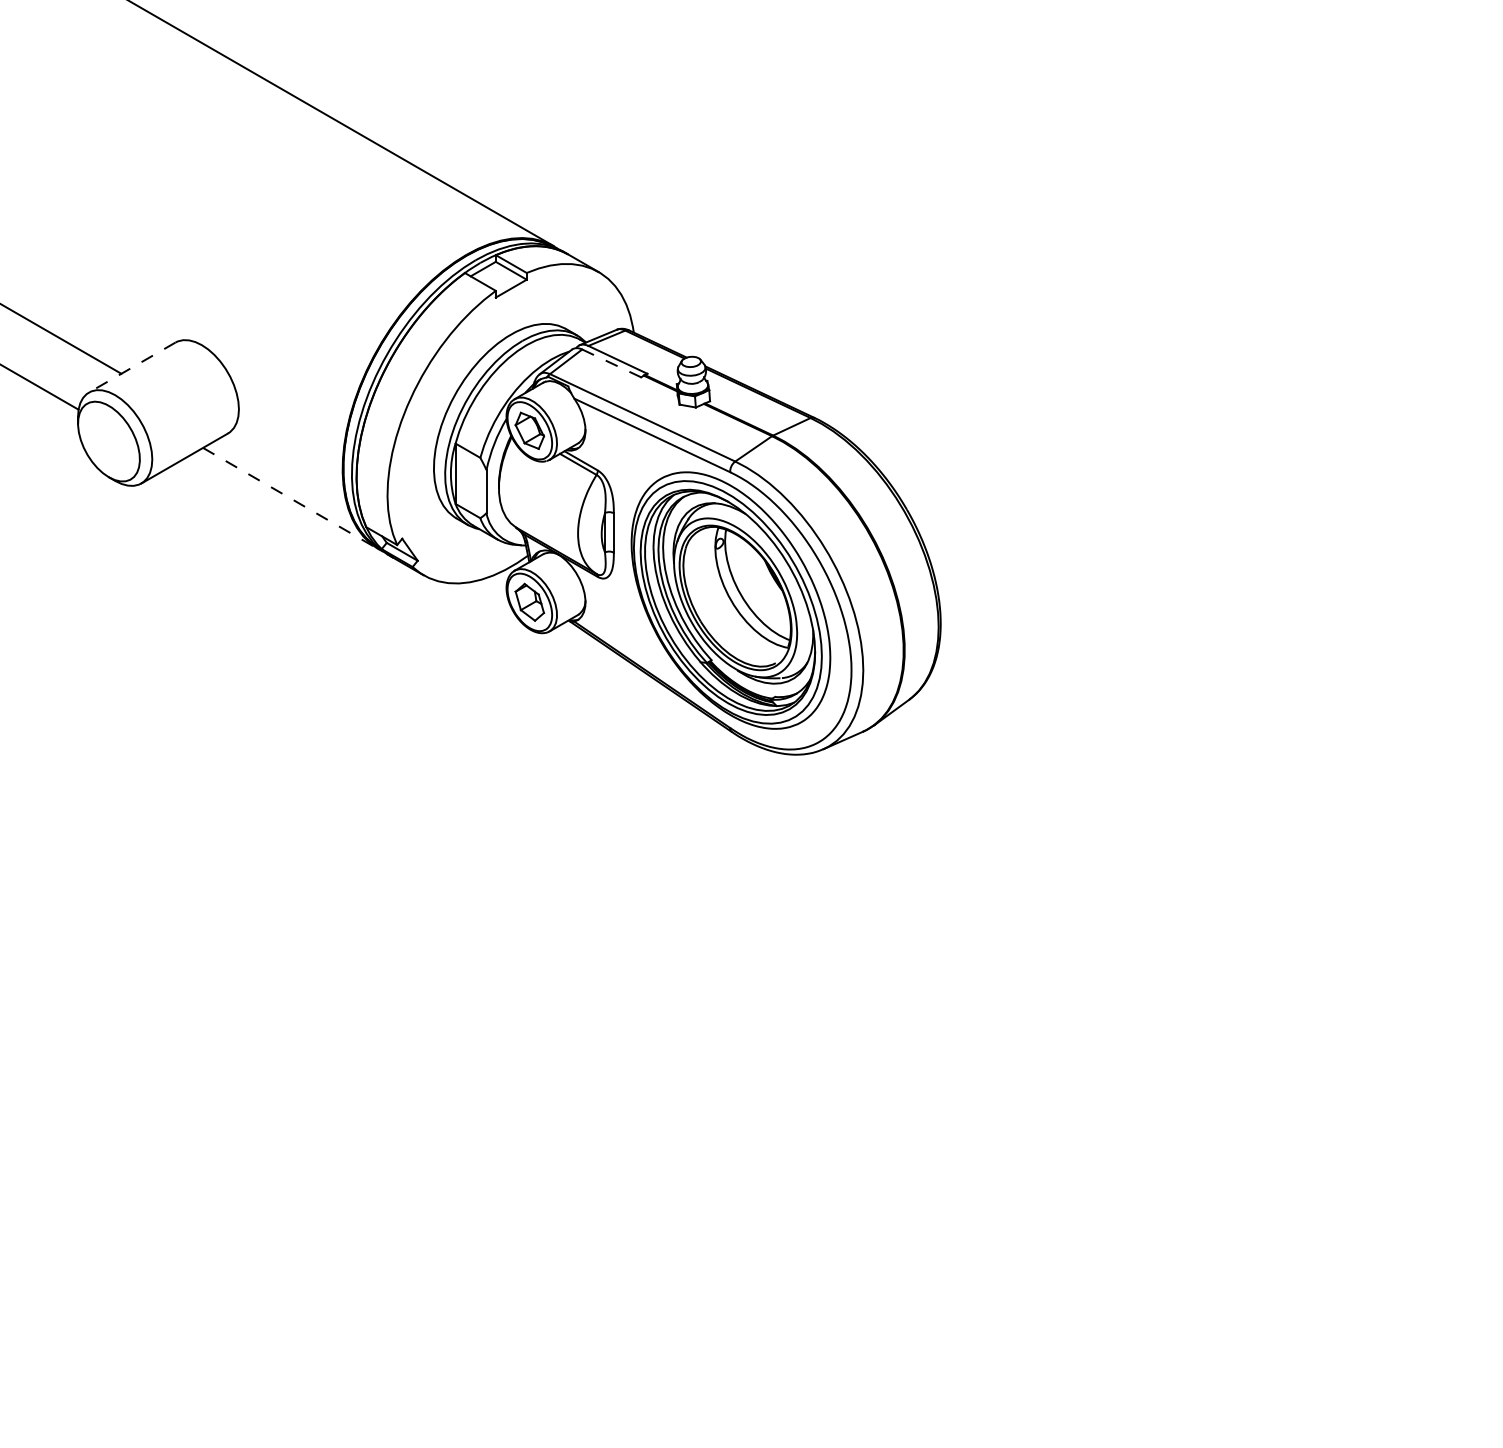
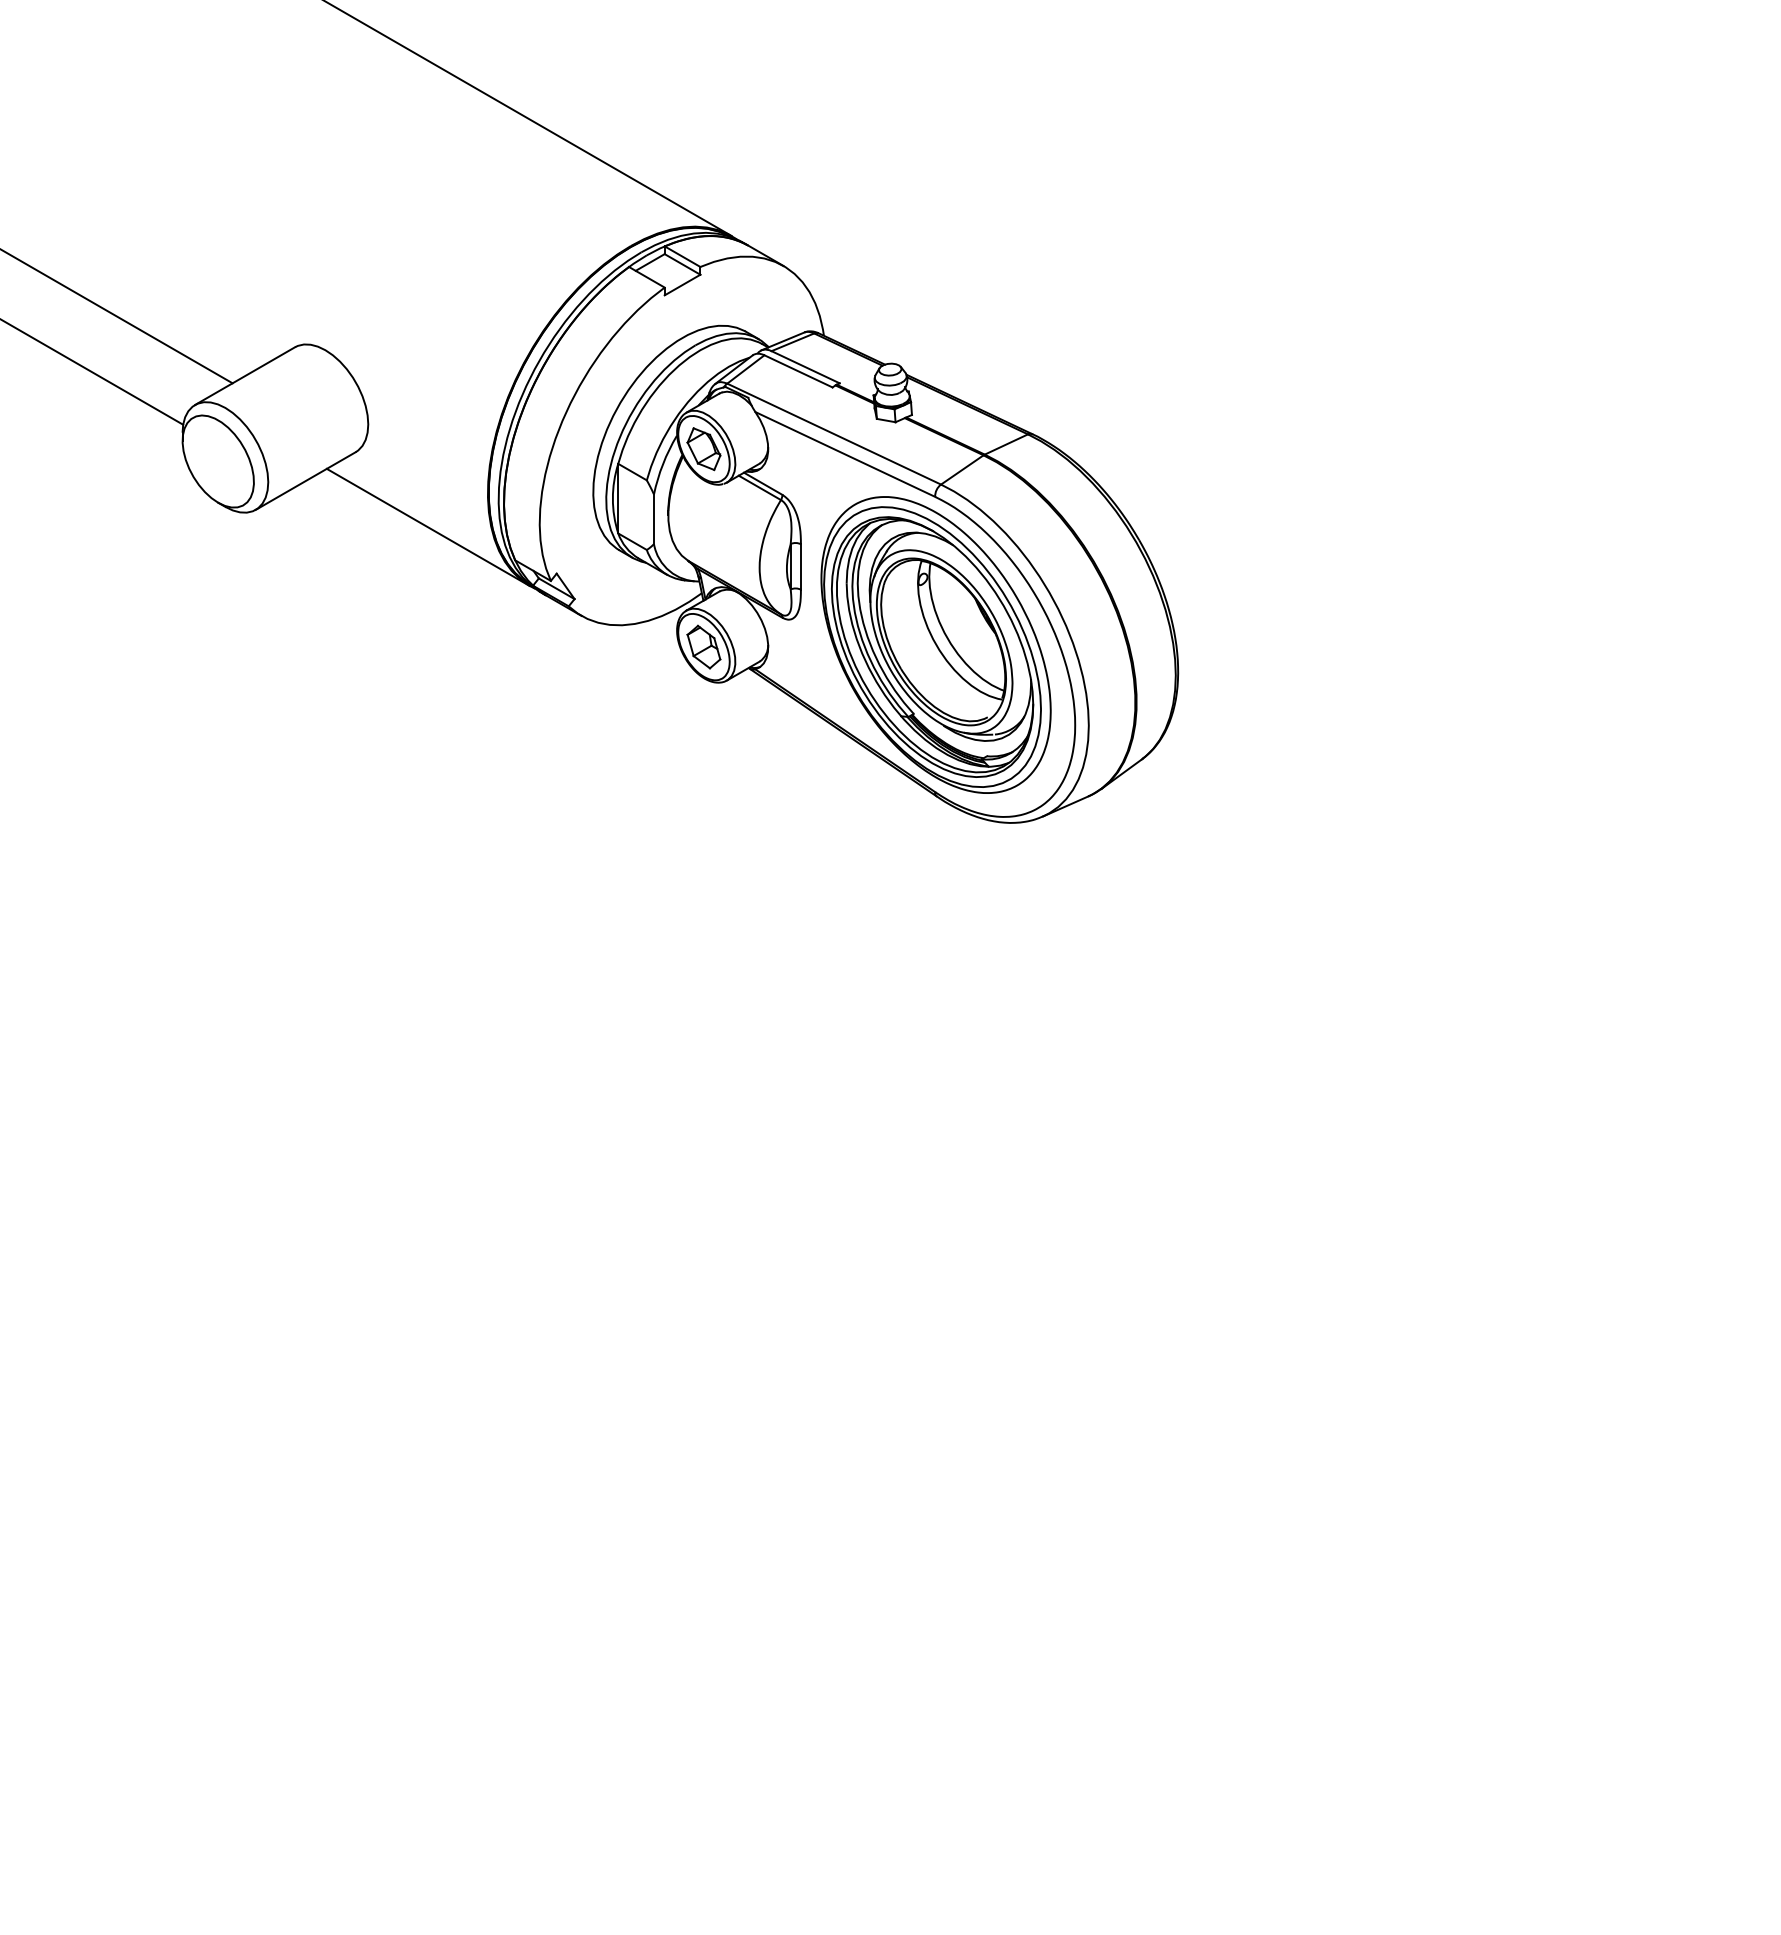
line: (611, 363) -> (798, 371), dashed -> solid
line: (132, 367) -> (245, 376), dashed -> solid
line: (291, 498) -> (428, 527), dashed -> solid

